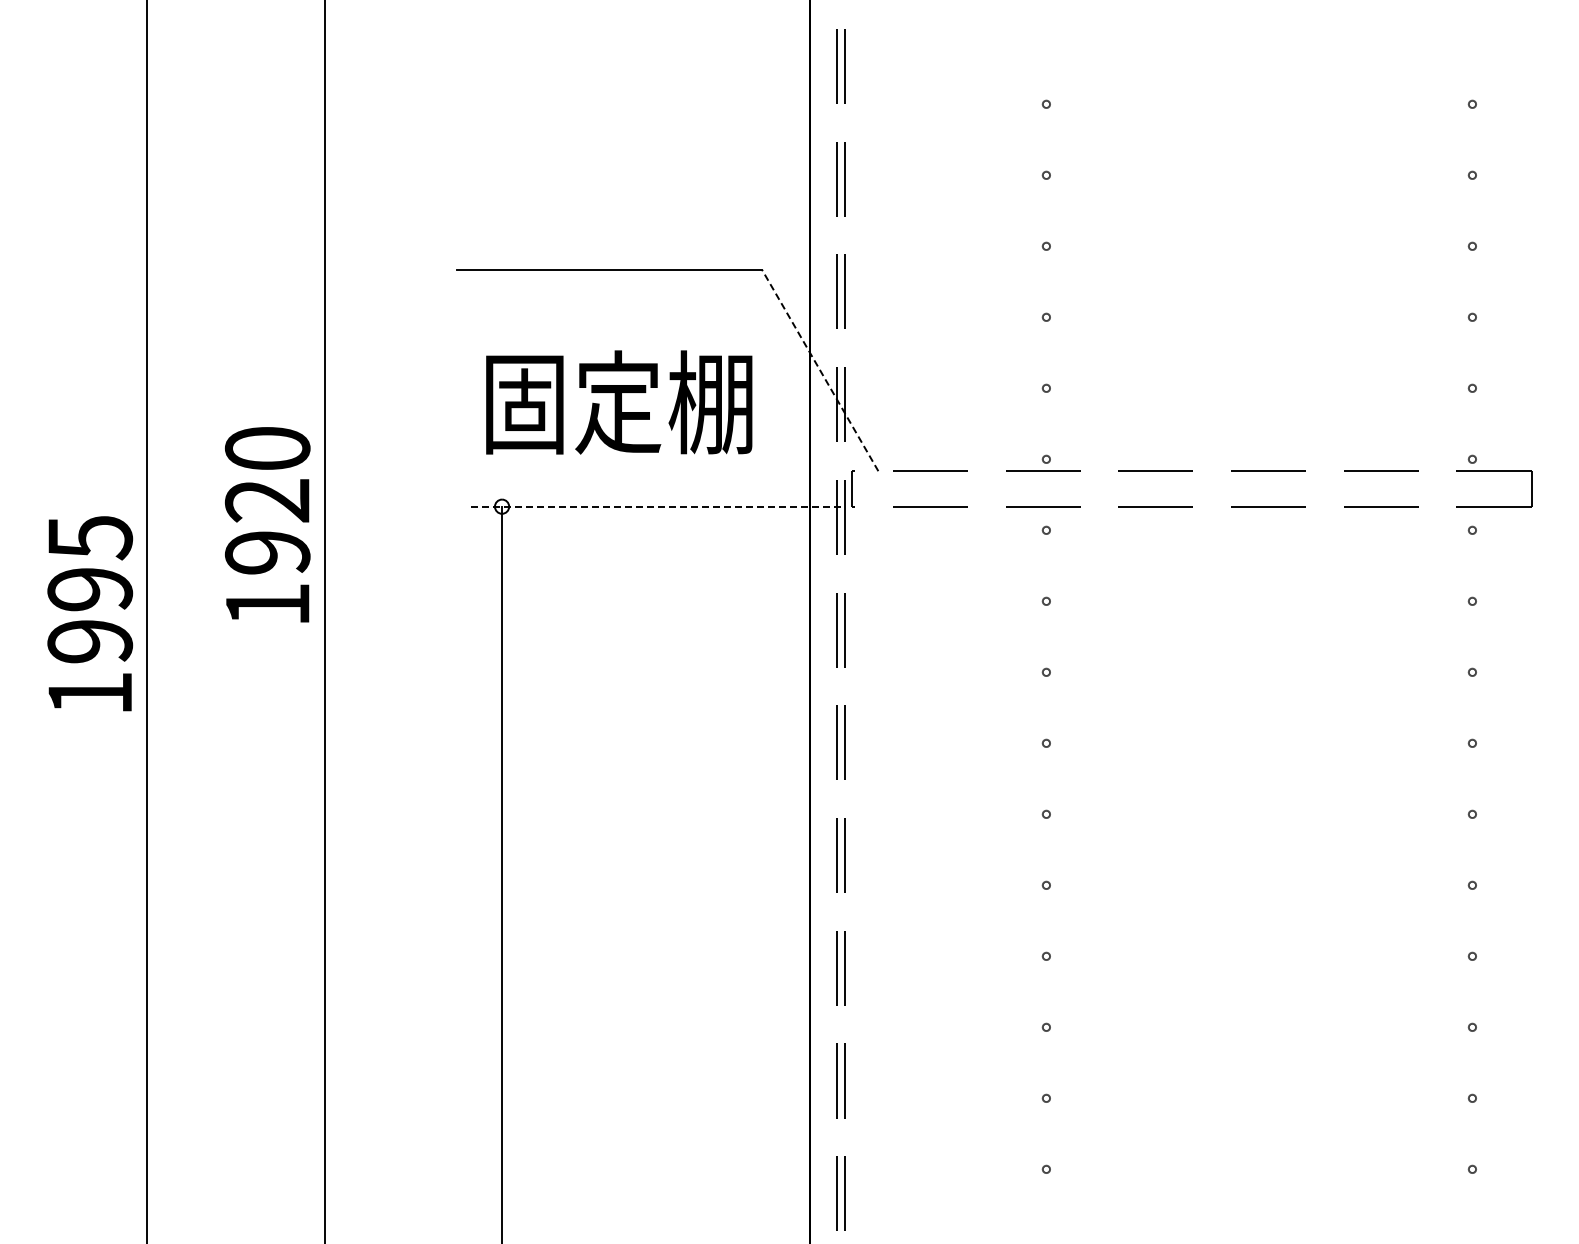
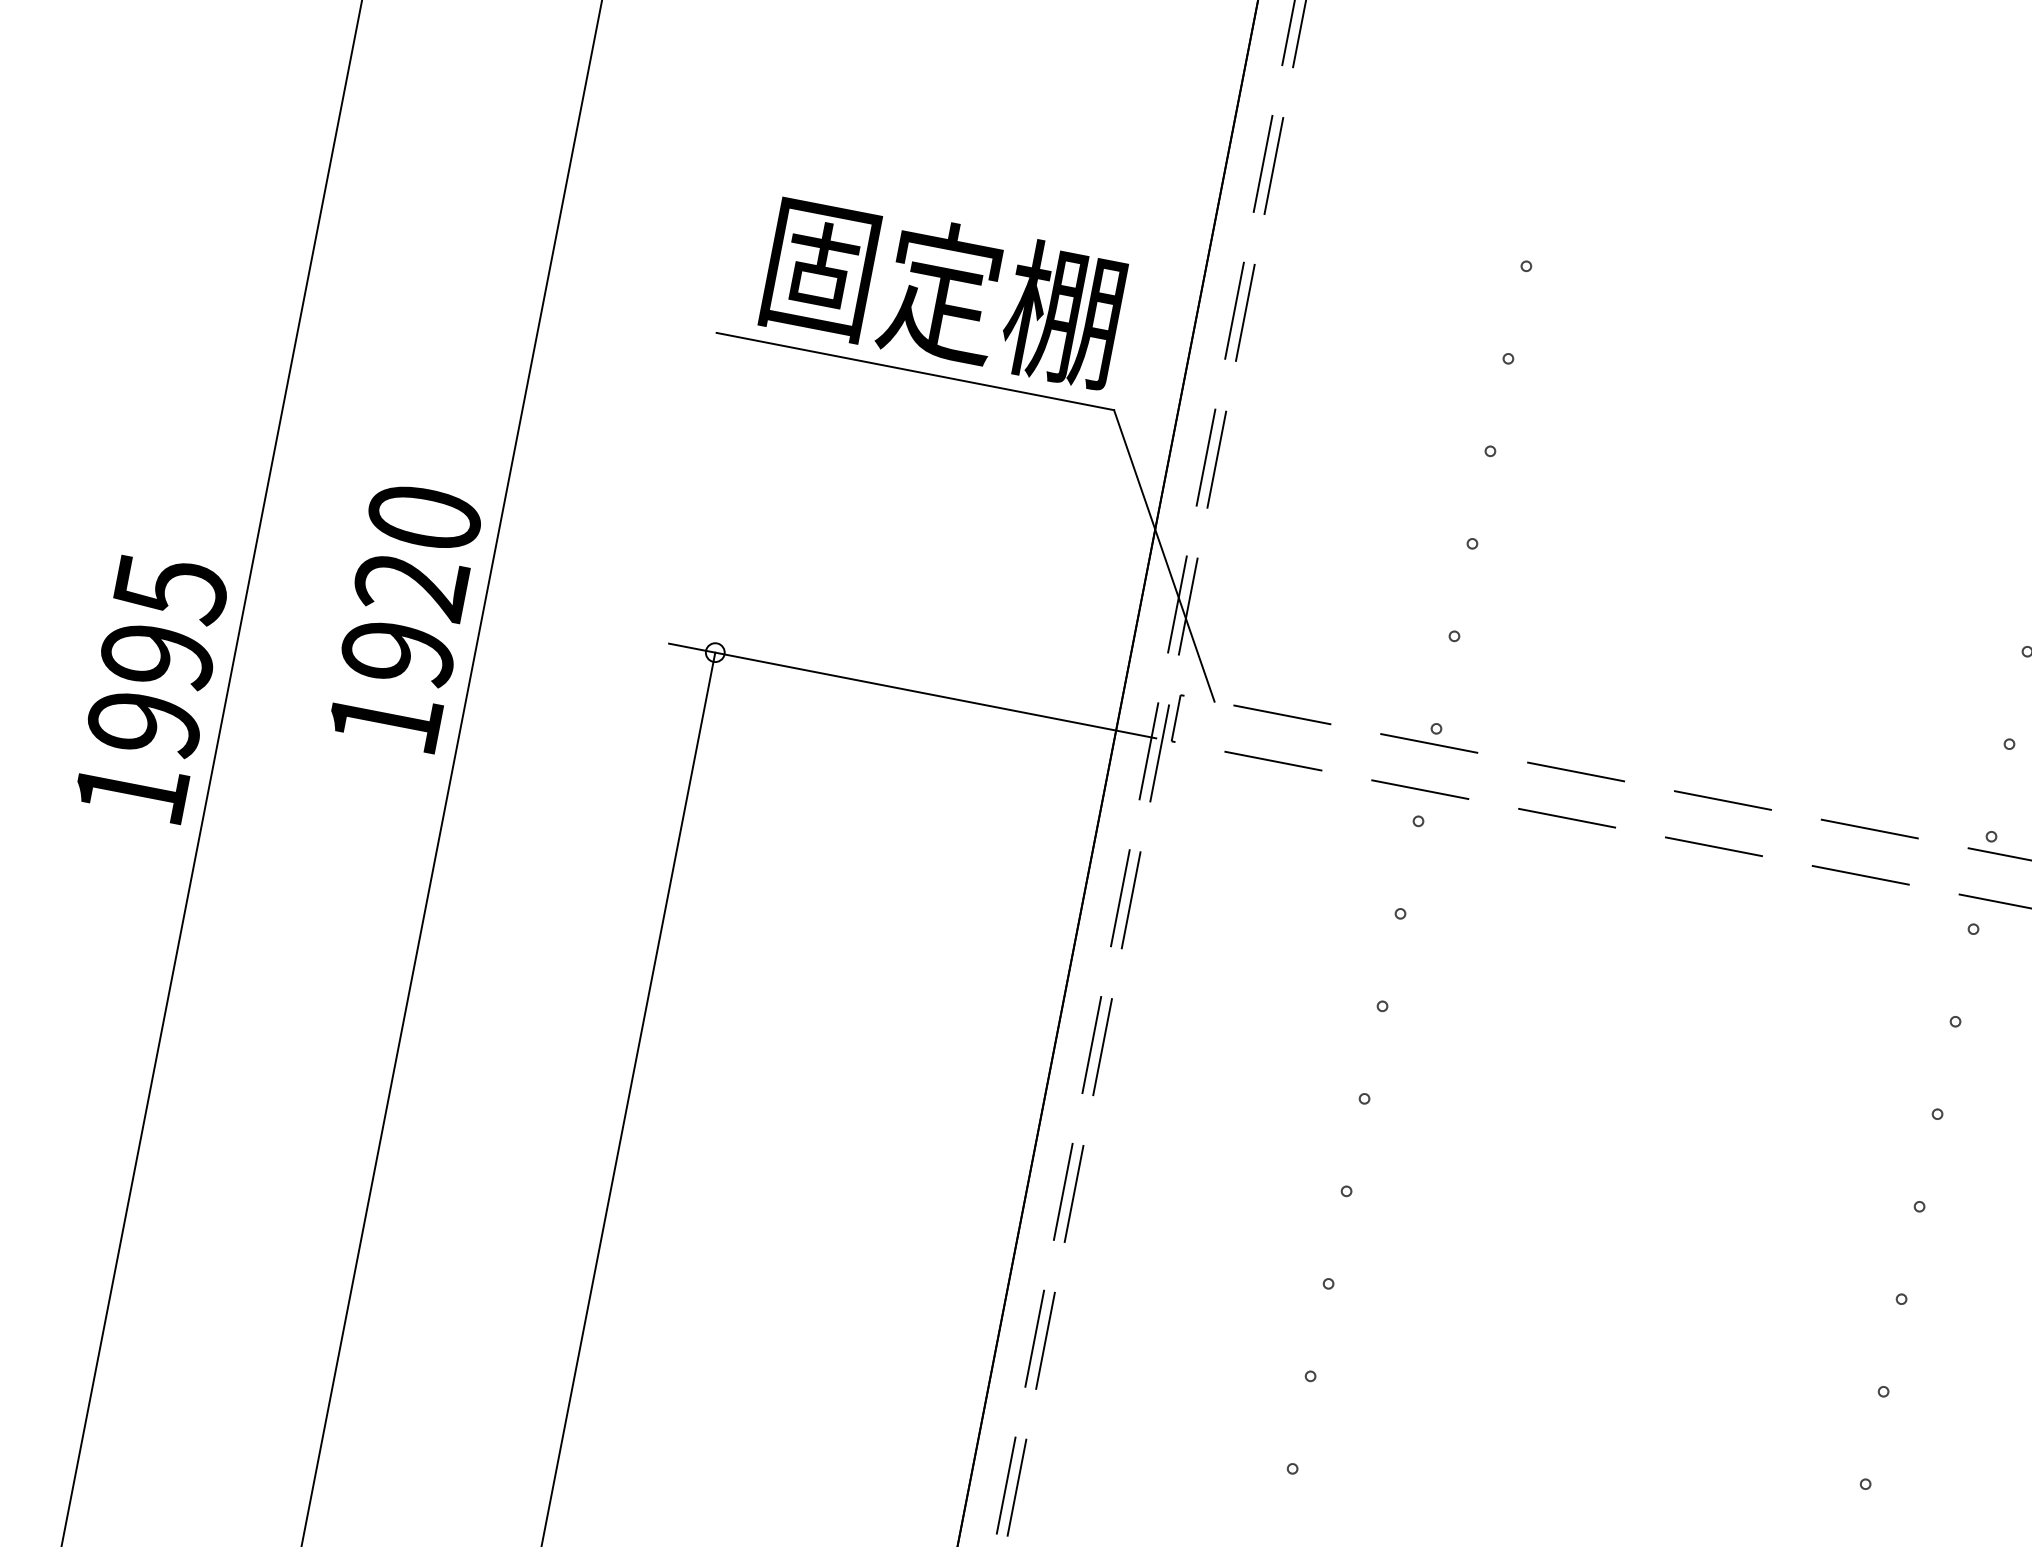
line: (820, 370) -> (1164, 555), dashed -> solid
text: (619, 402) -> (944, 291), moved
line: (653, 506) -> (912, 690), dashed -> solid

